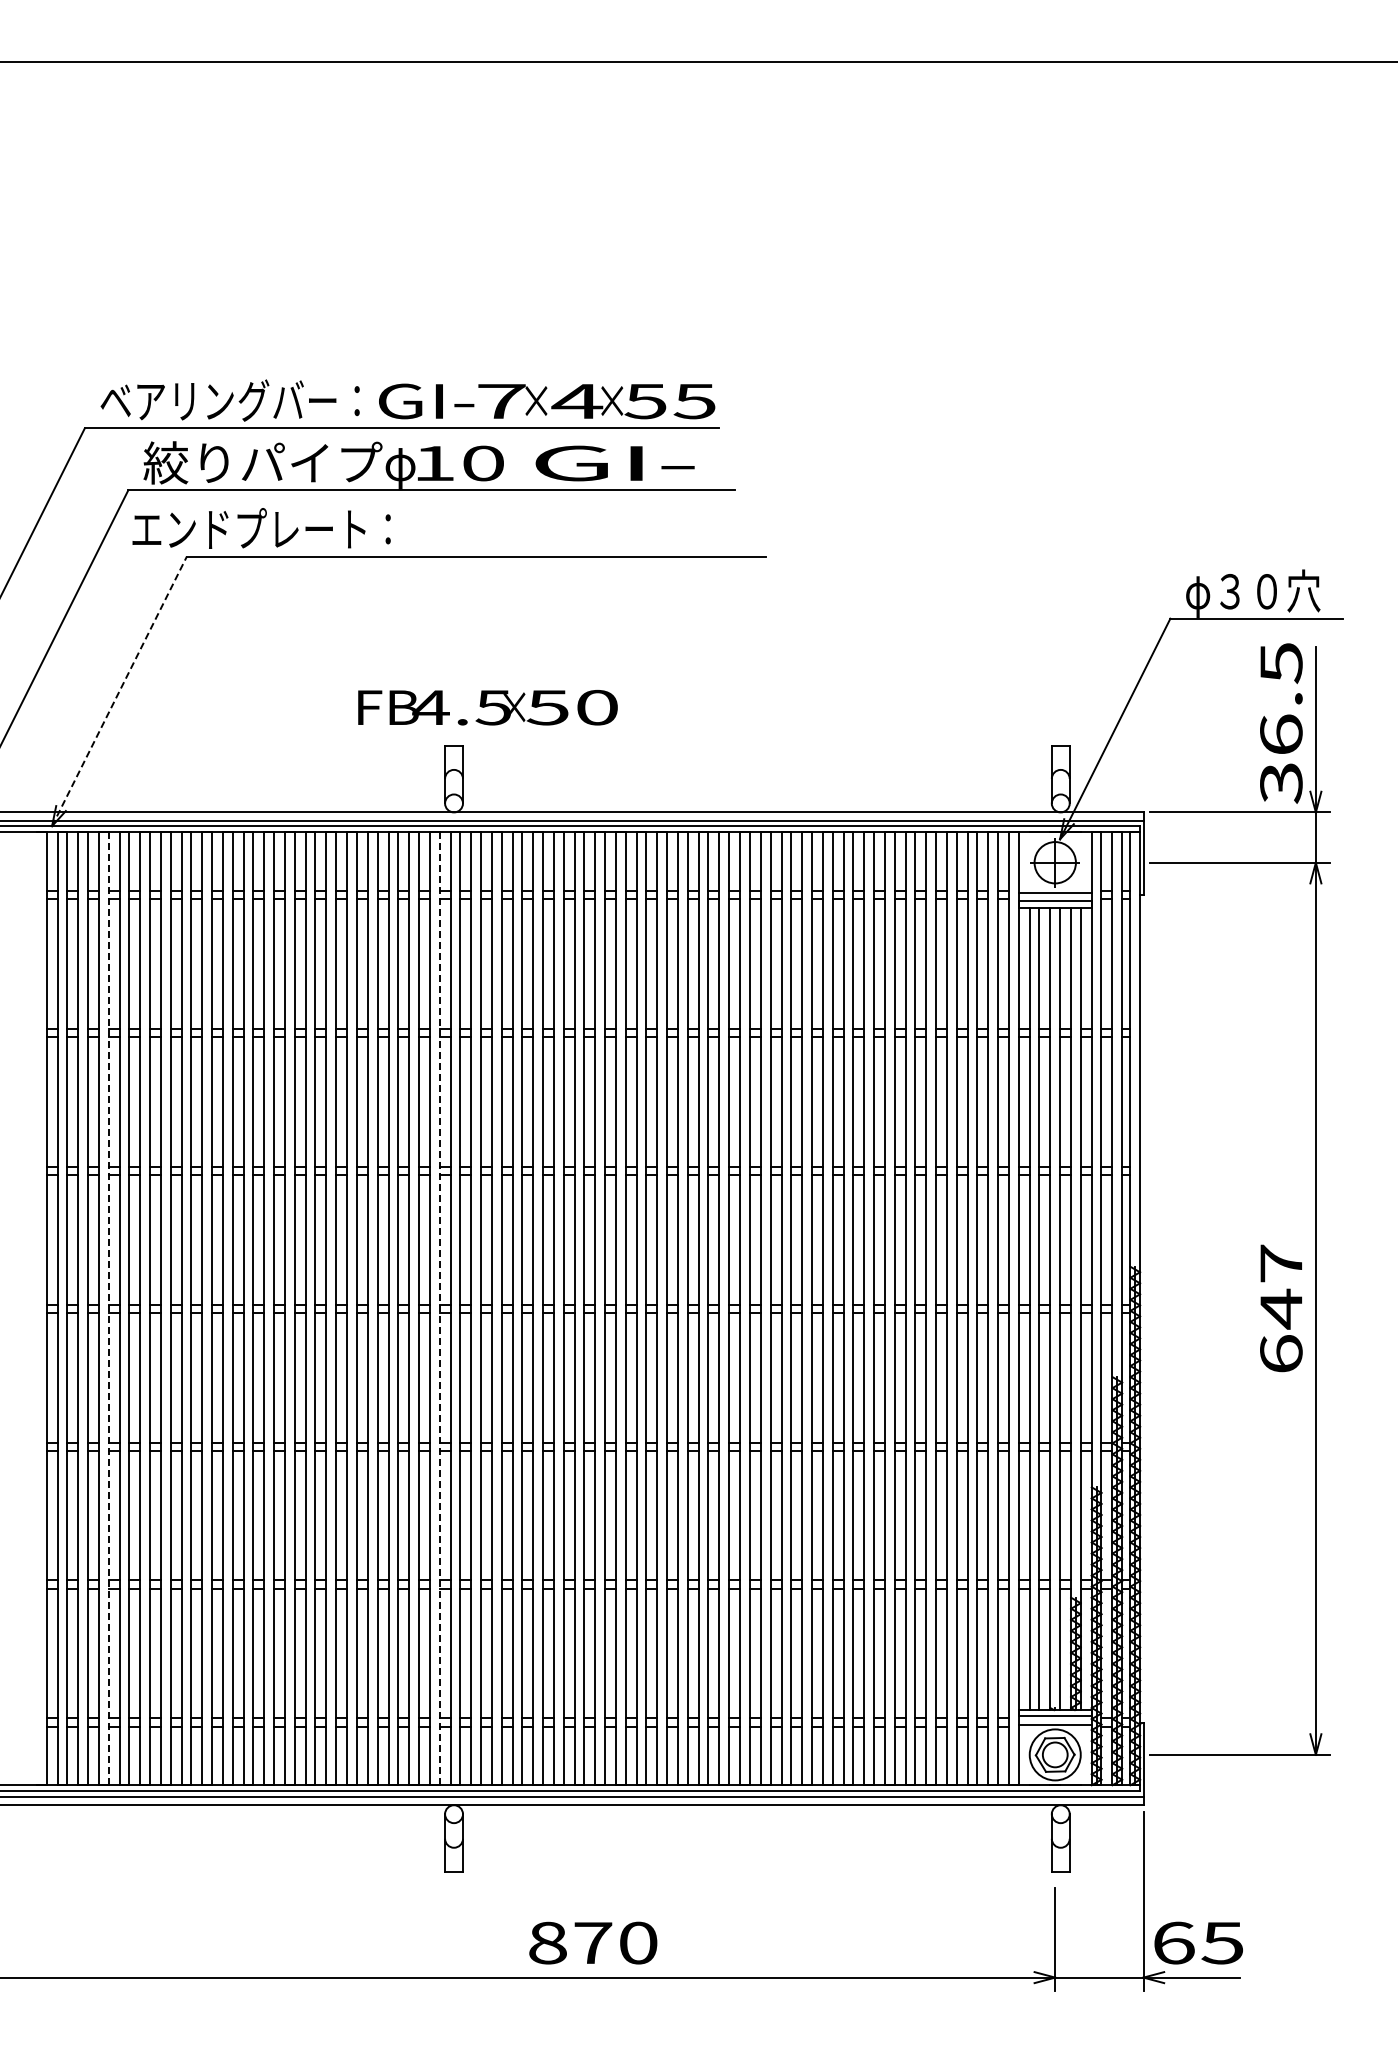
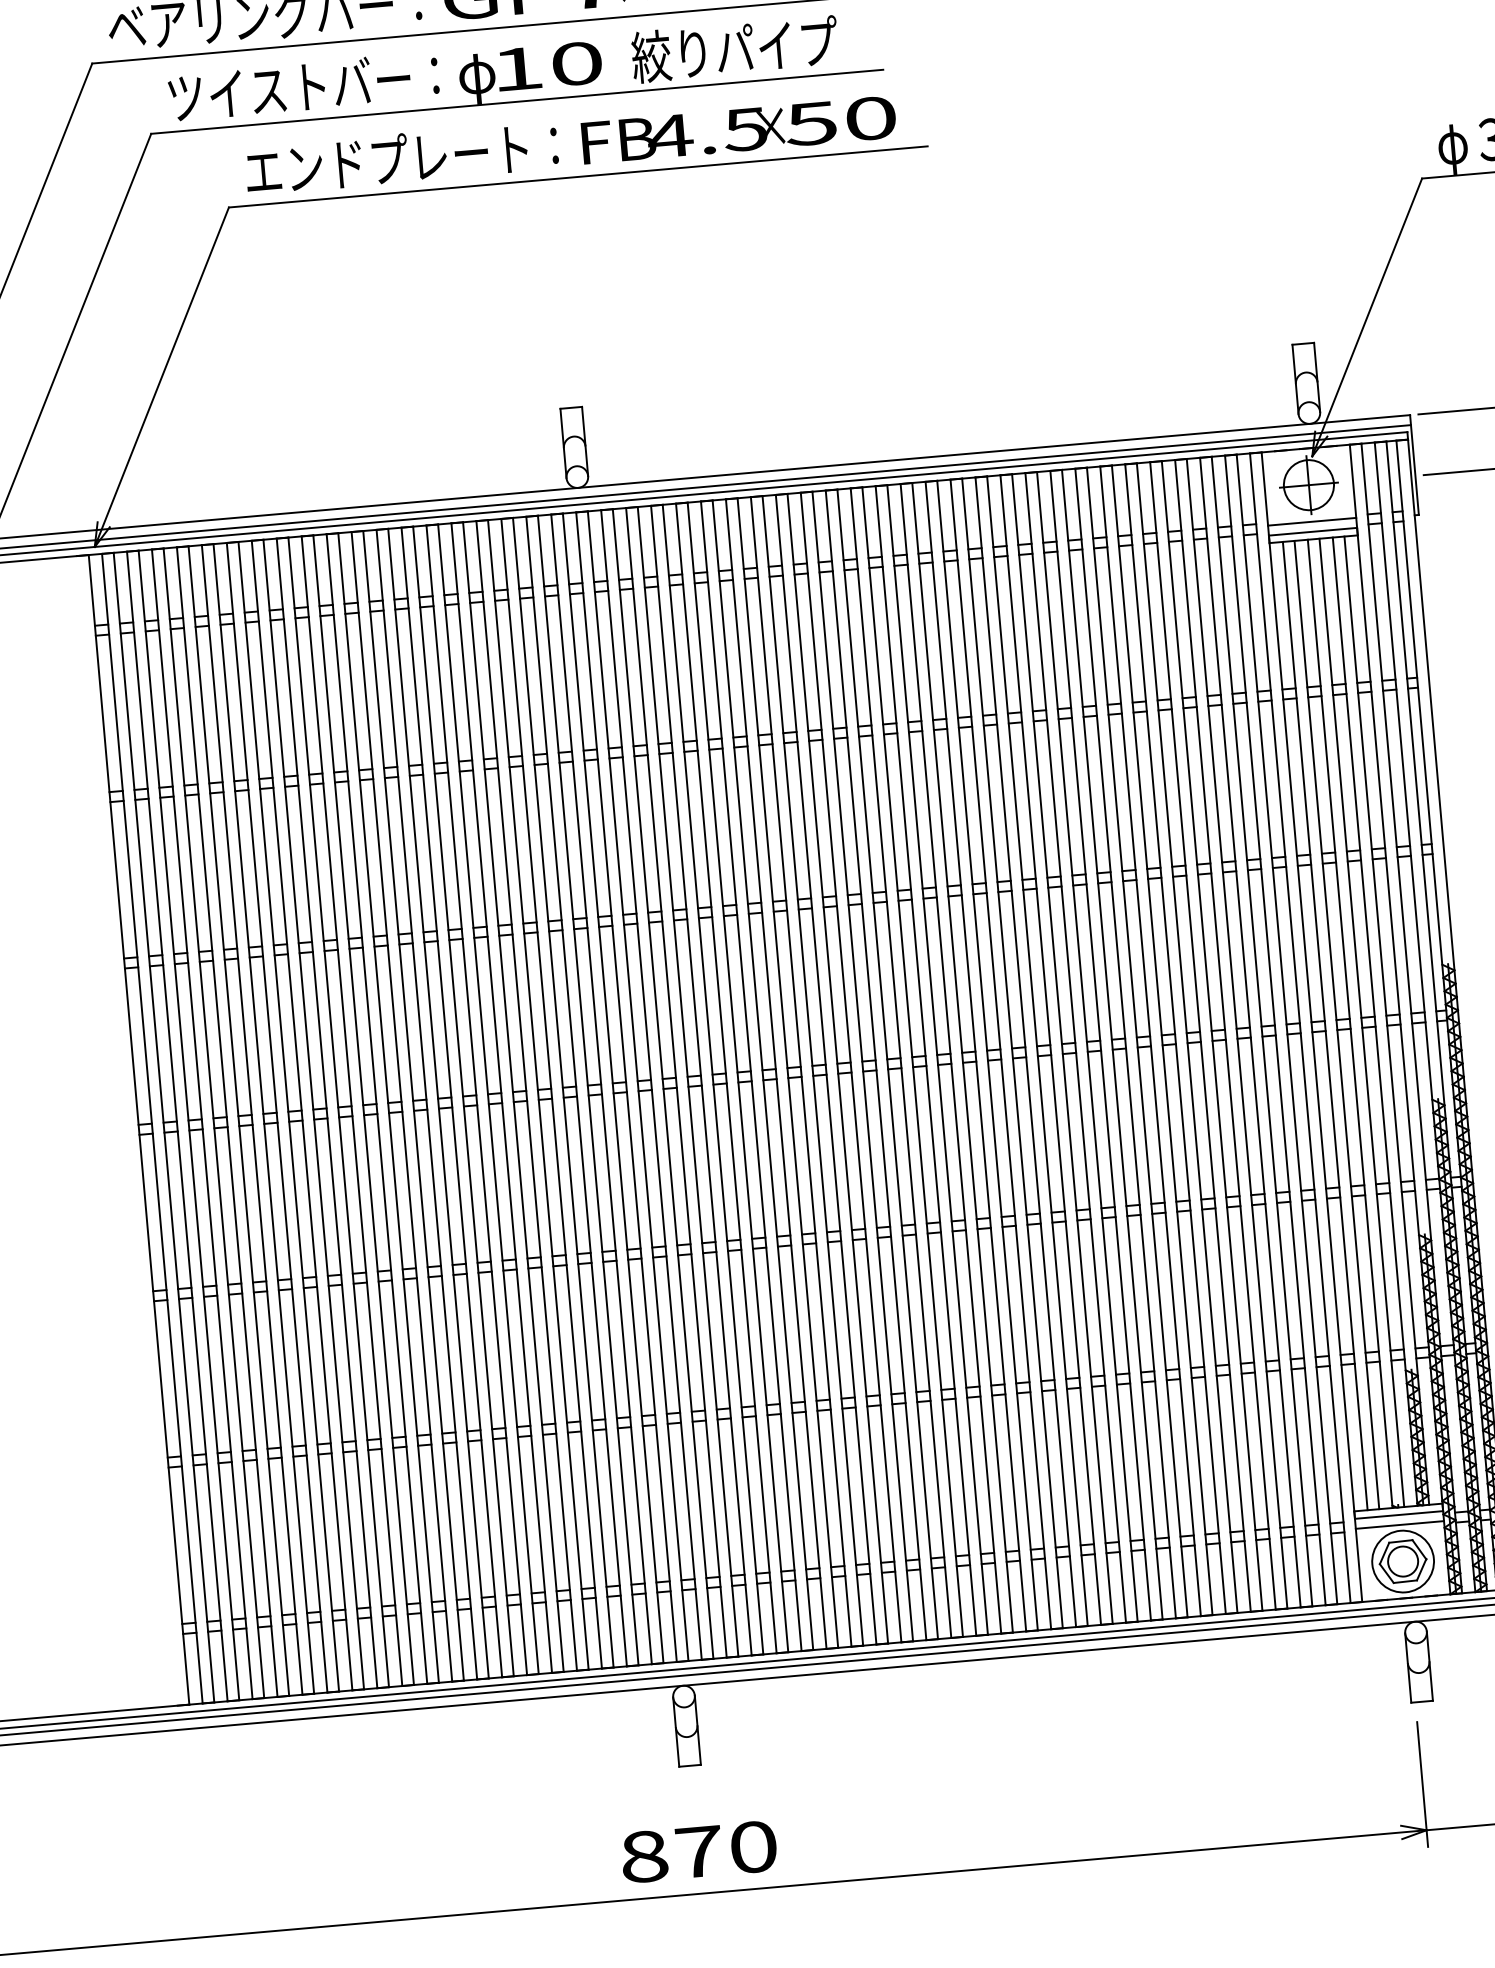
text: (262, 462) -> (310, 85), 絞りパイプ -> ツイストバー：
text: (614, 462) -> (734, 48), GI- -> 絞りパイプ
text: (261, 528) -> (401, 158), moved
line: (119, 691) -> (161, 377), dashed -> solid
text: (487, 707) -> (738, 129), moved
line: (108, 1308) -> (213, 1122), dashed -> solid
line: (439, 1308) -> (613, 1087), dashed -> solid
text: (593, 1942) -> (699, 1851), moved

